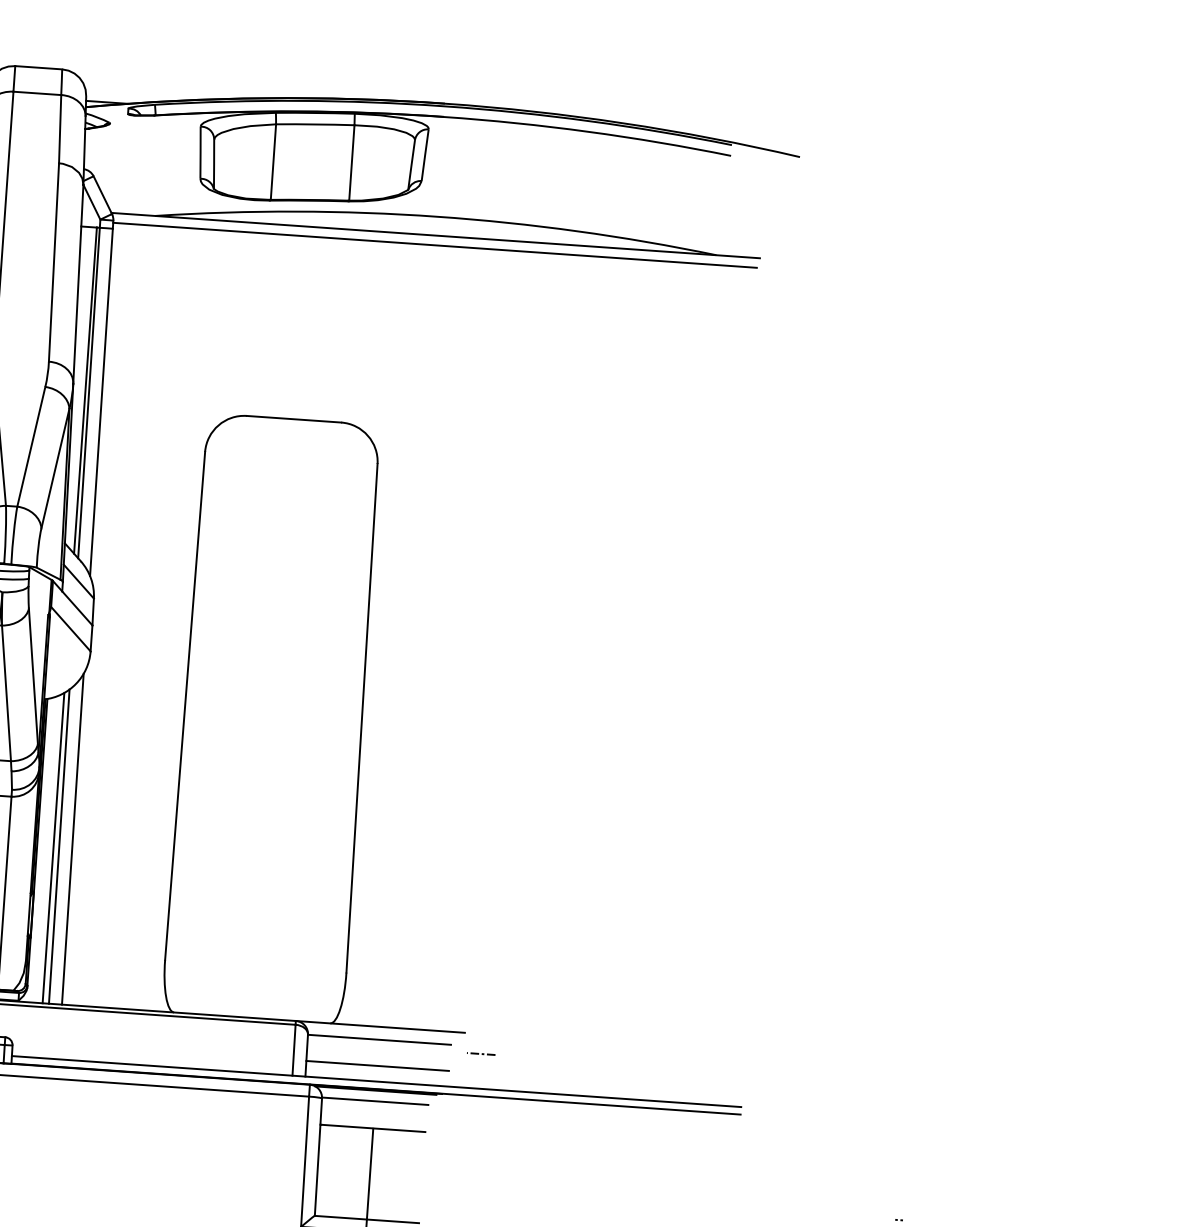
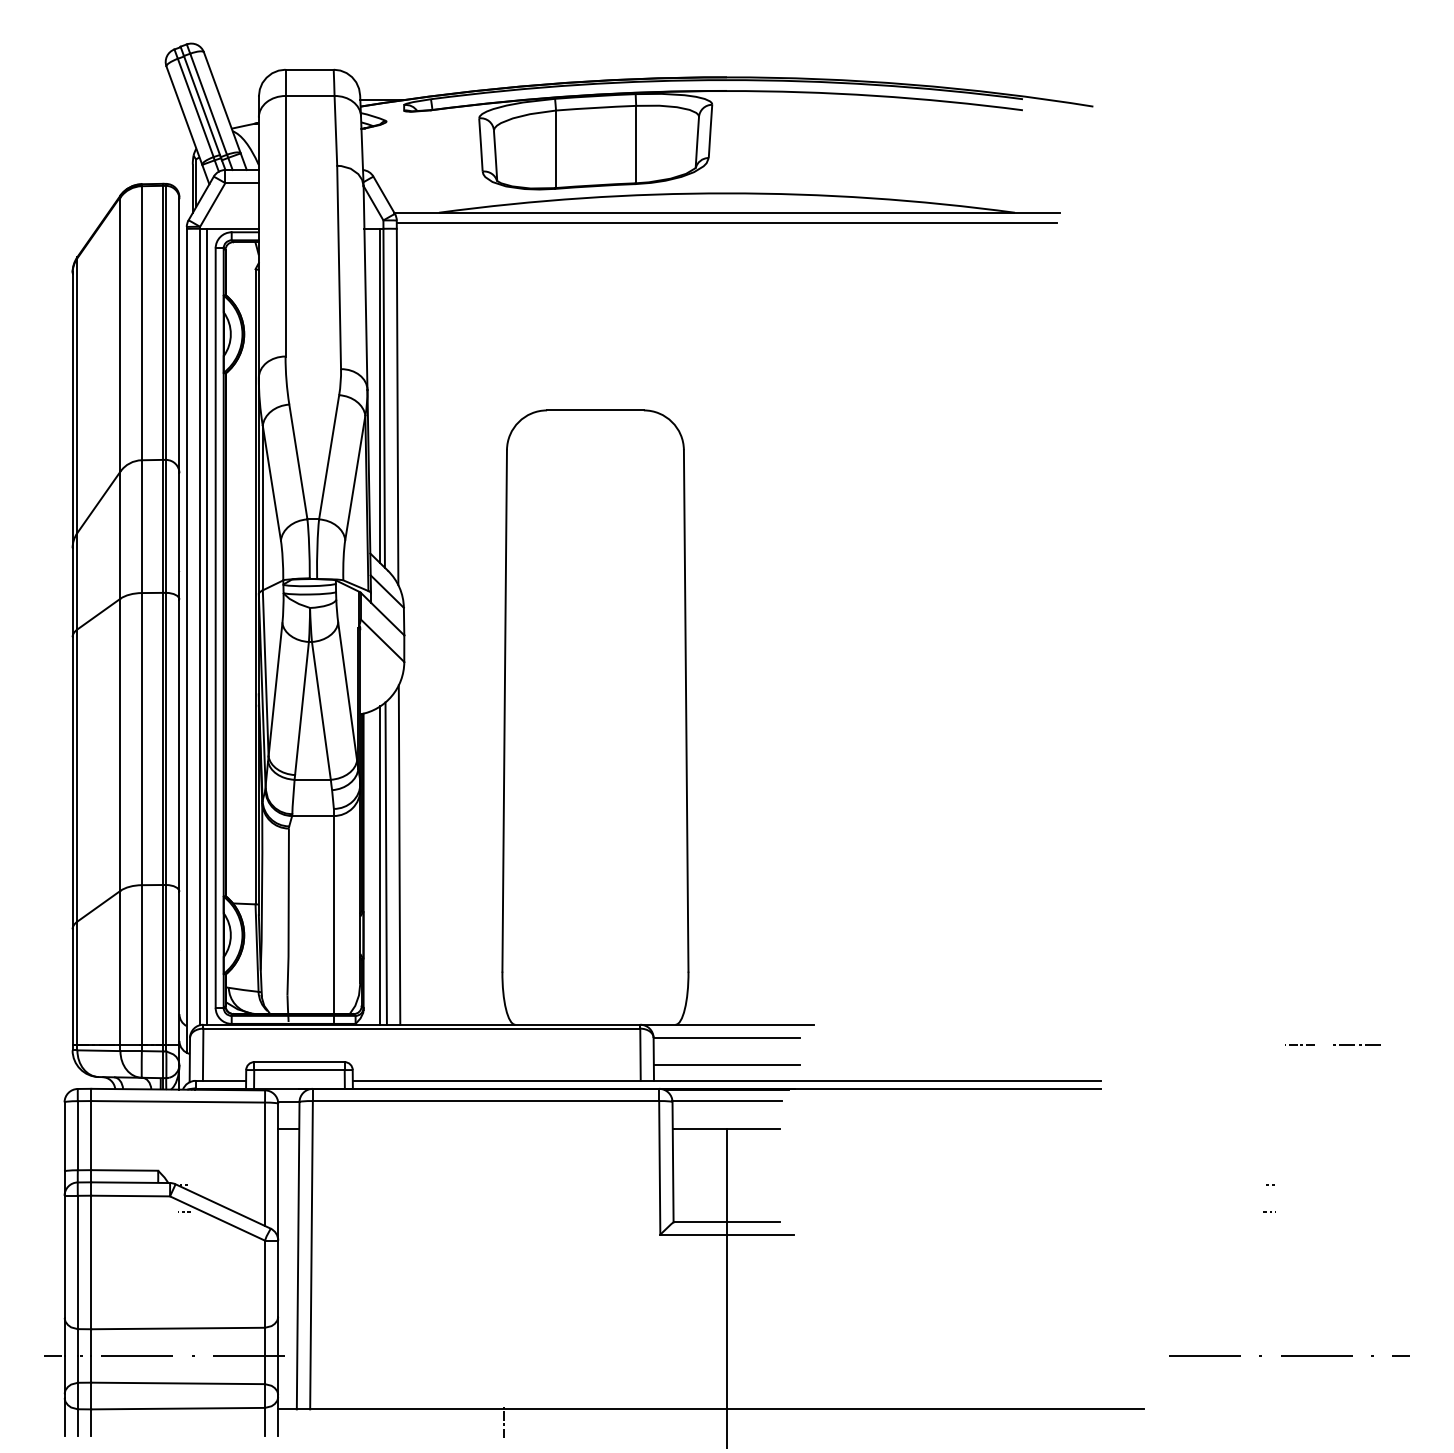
line: (481, 1053) -> (1300, 1044), moved
line: (990, 1088) -> (1354, 1044), added

